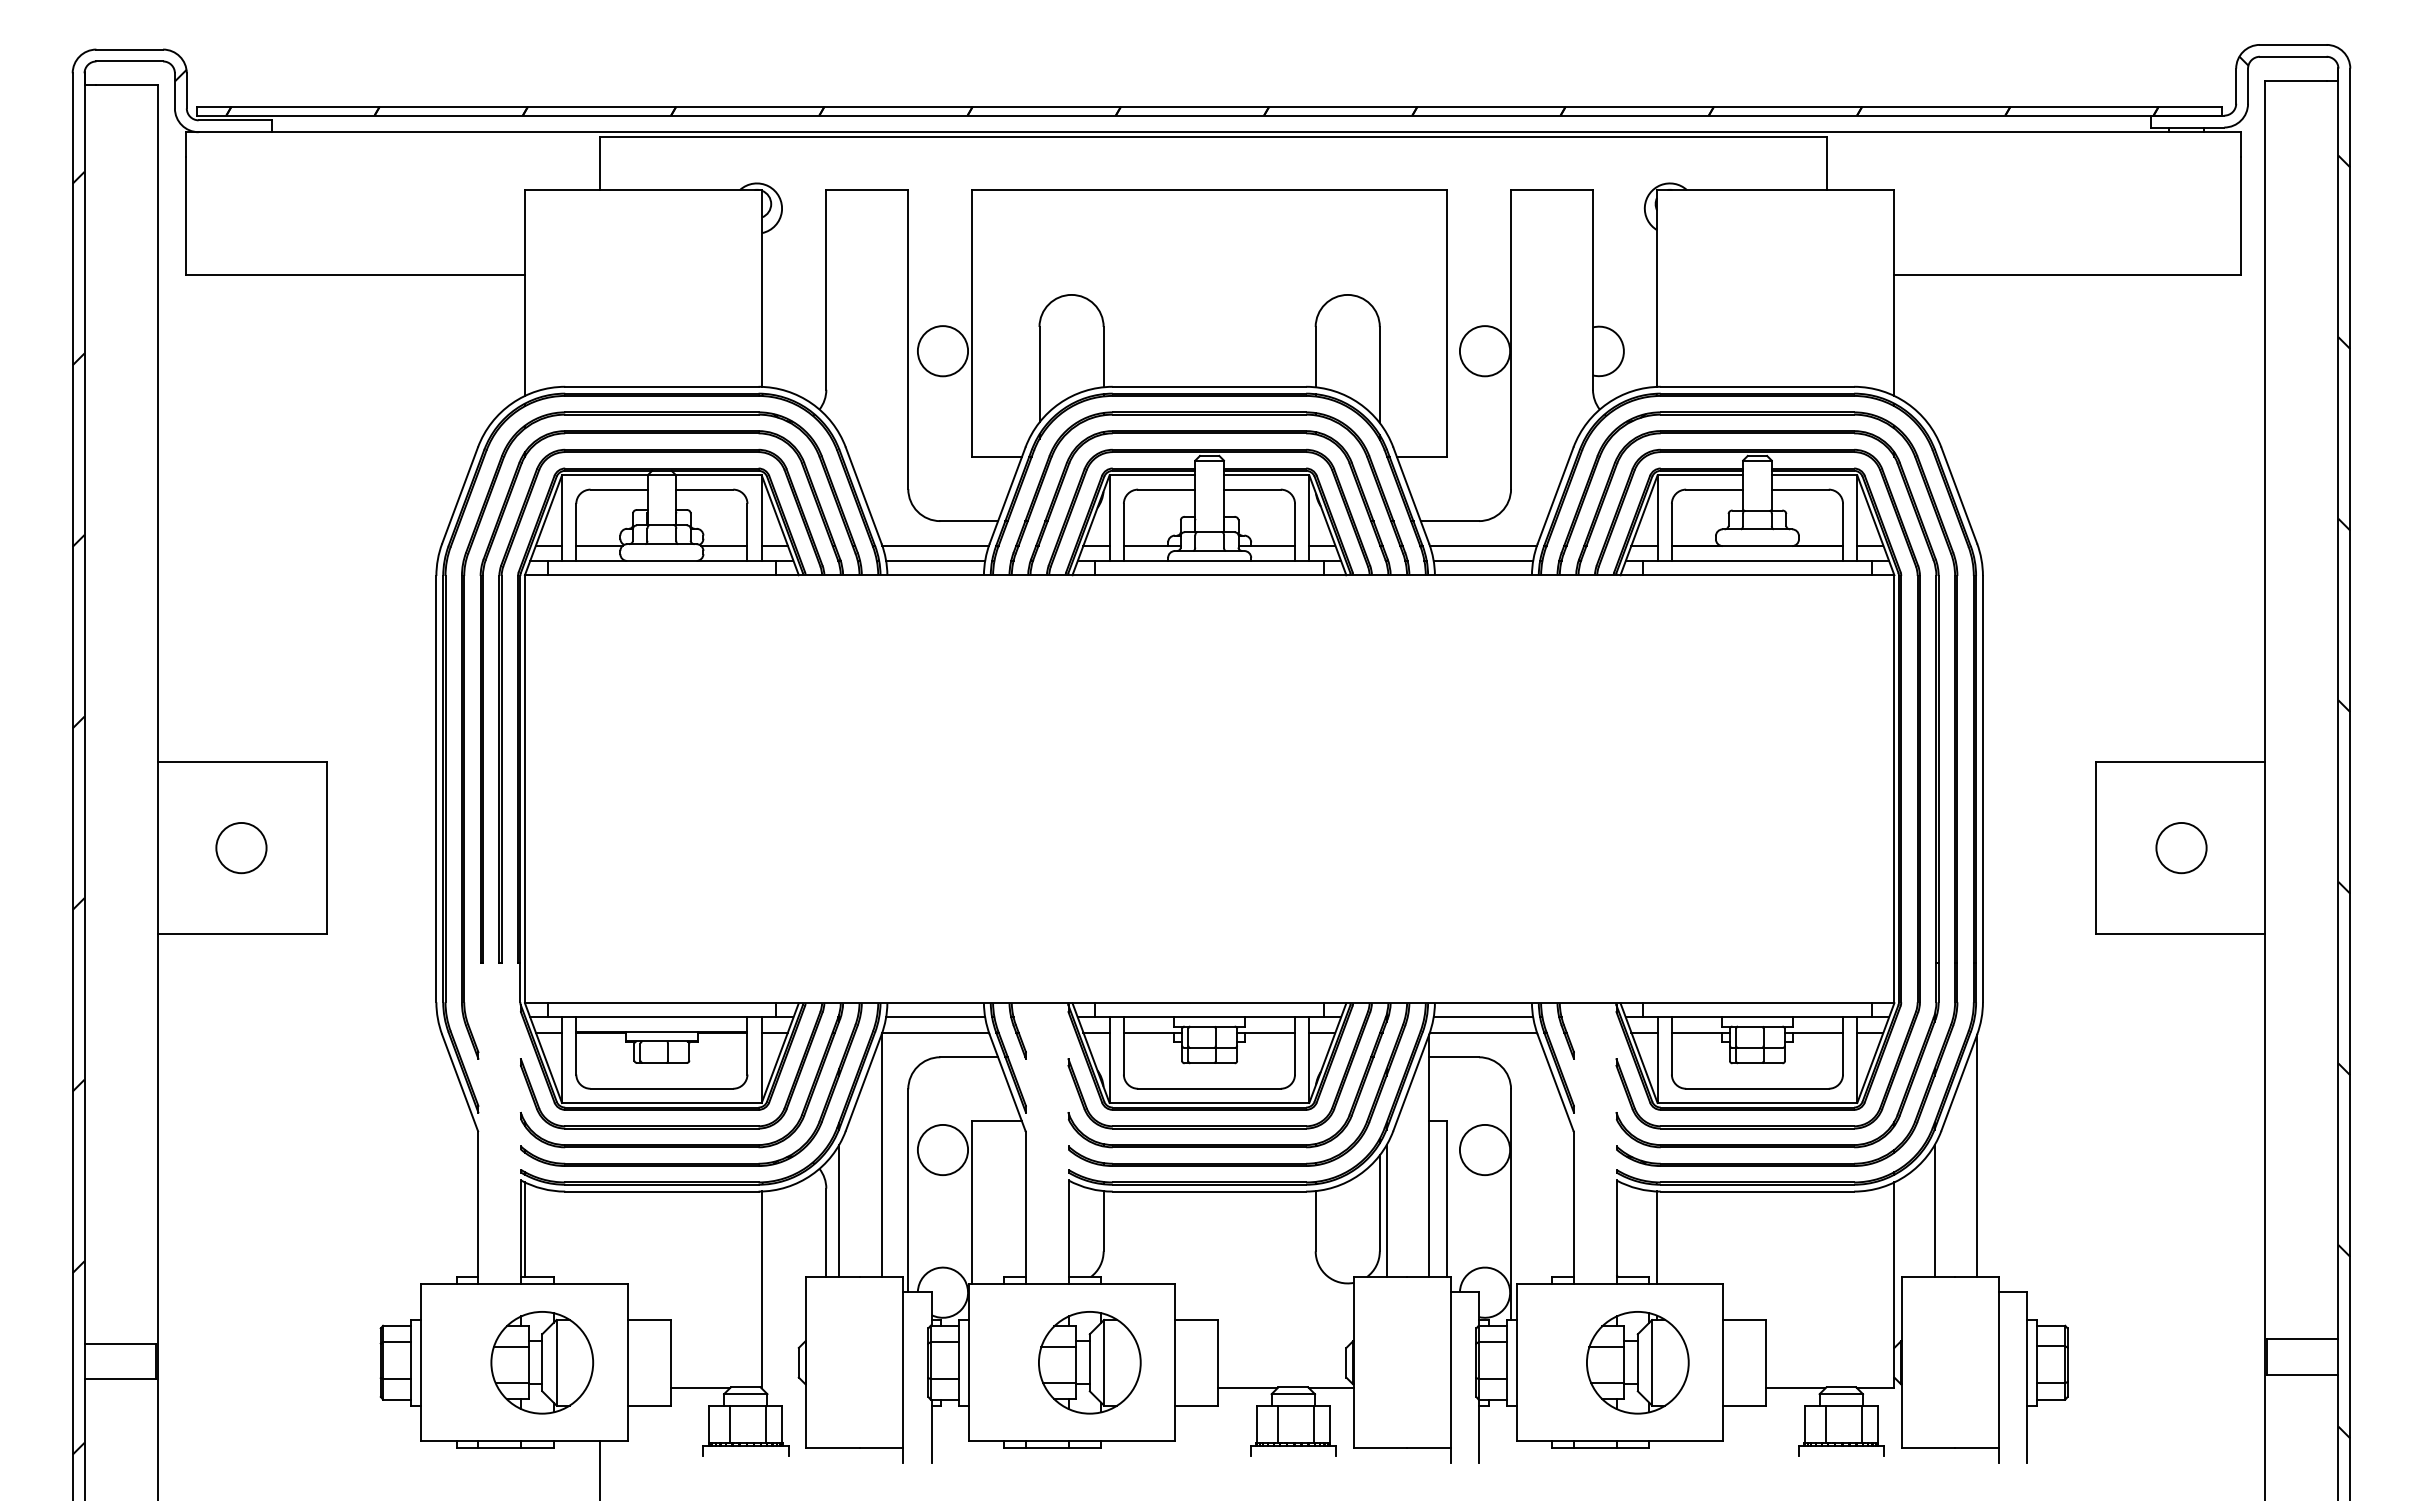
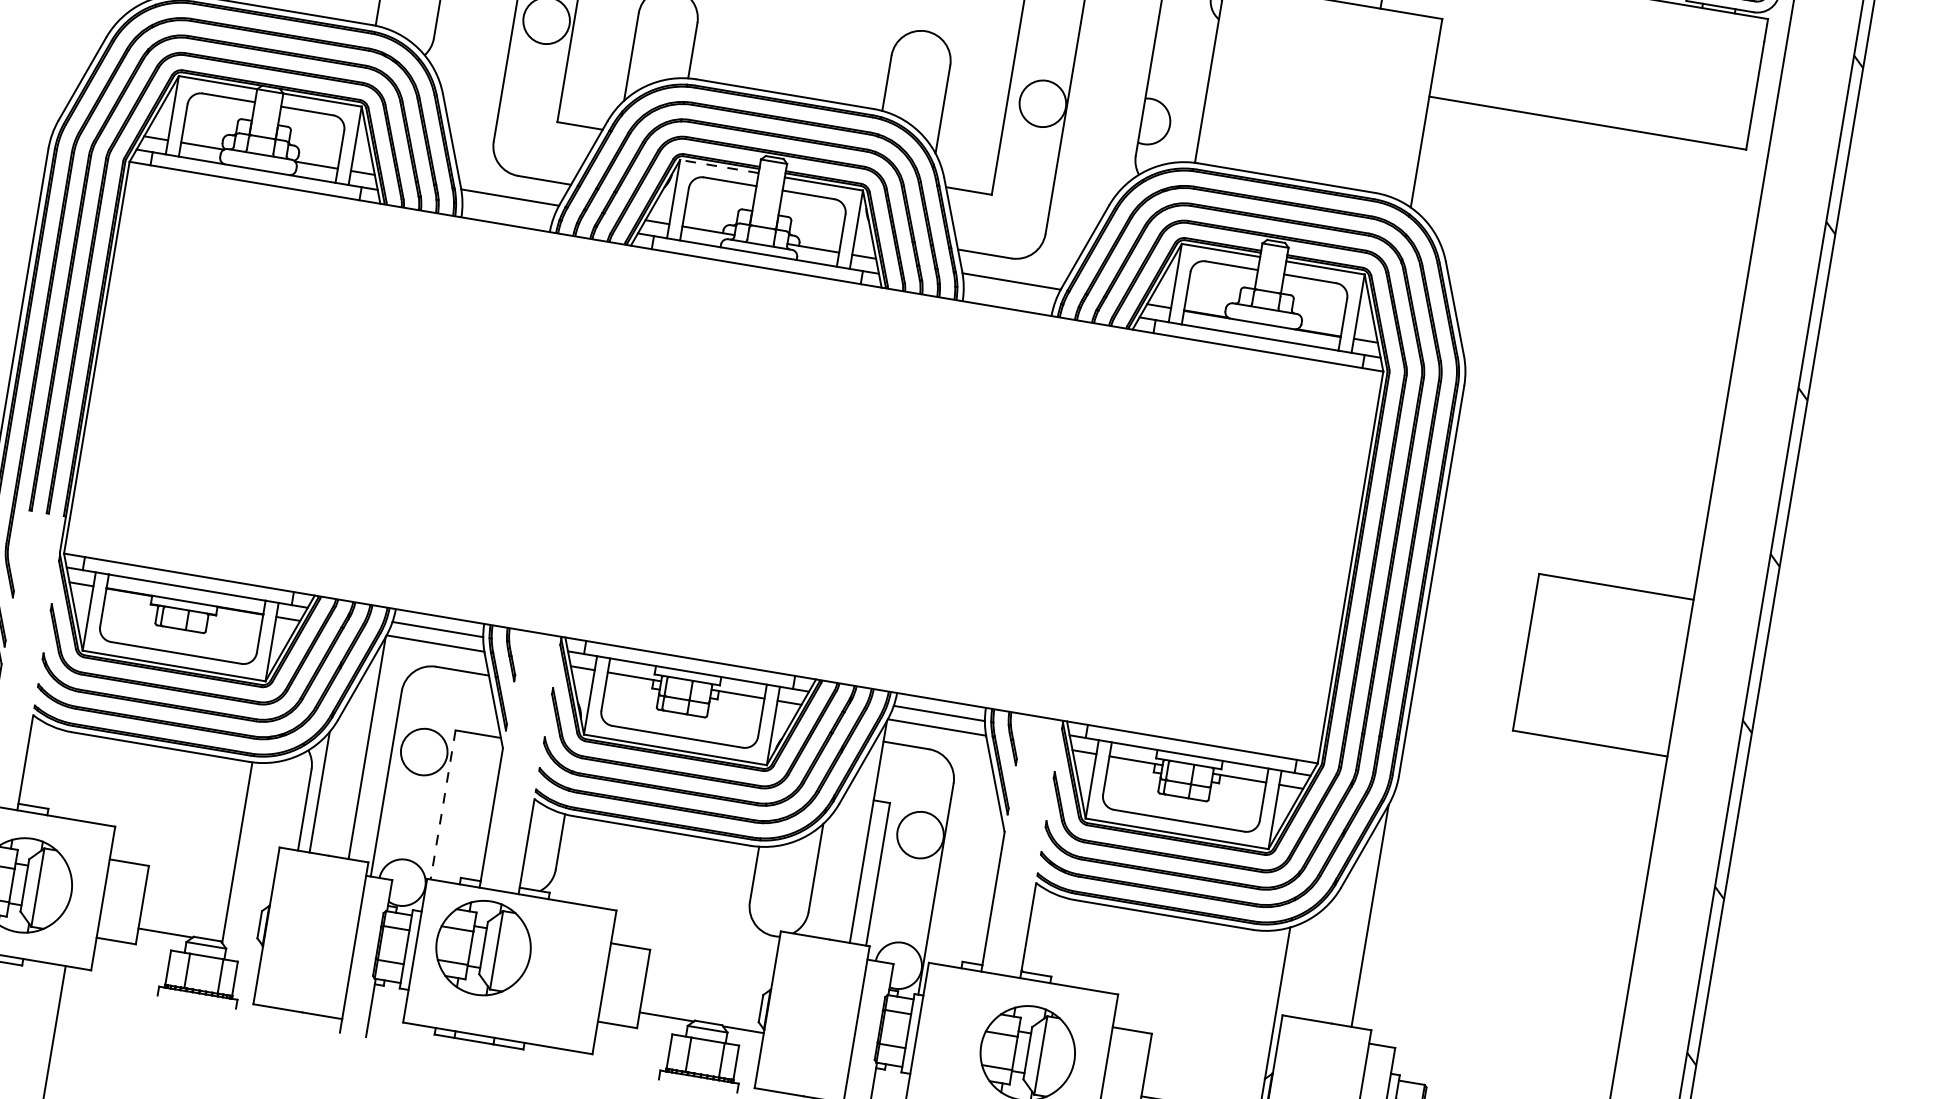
line: (1152, 475) -> (719, 166), solid -> dashed
line: (935, 560) -> (507, 211), removed
line: (1483, 560) -> (1009, 295), removed
circle: (2181, 848) -> (1604, 665), removed
line: (972, 1203) -> (443, 805), solid -> dashed
line: (1386, 1211) -> (820, 876), removed
line: (1934, 1211) -> (1322, 960), removed
line: (524, 1229) -> (28, 760), removed
line: (1657, 1237) -> (1064, 941), removed
part: (1089, 1362) -> (483, 947), moved

